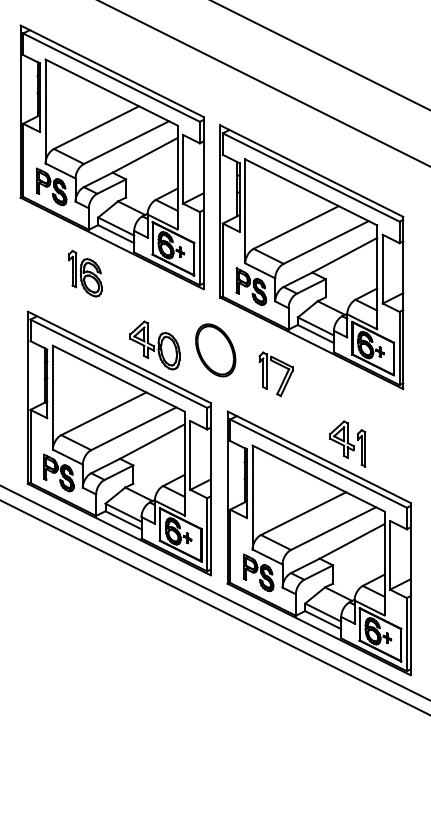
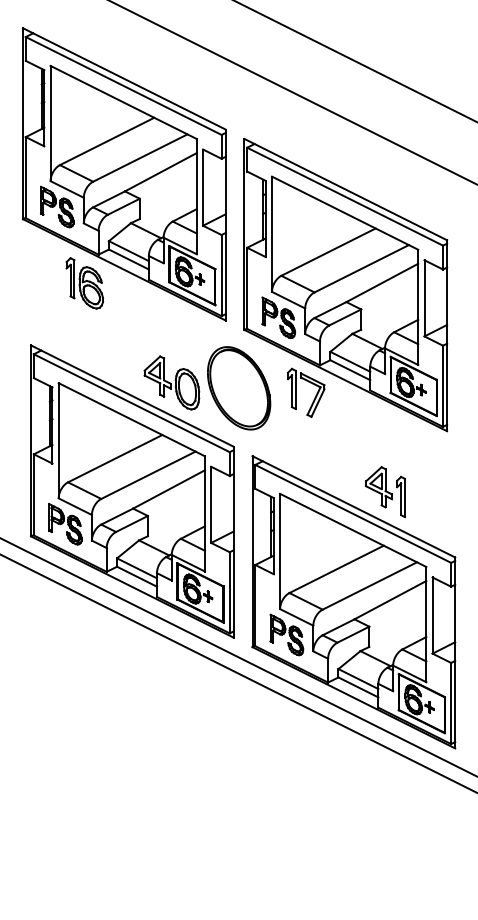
part: (85, 273) -> (84, 283), moved
part: (215, 350) -> (239, 388), size x1.43
part: (283, 378) -> (314, 397), moved

